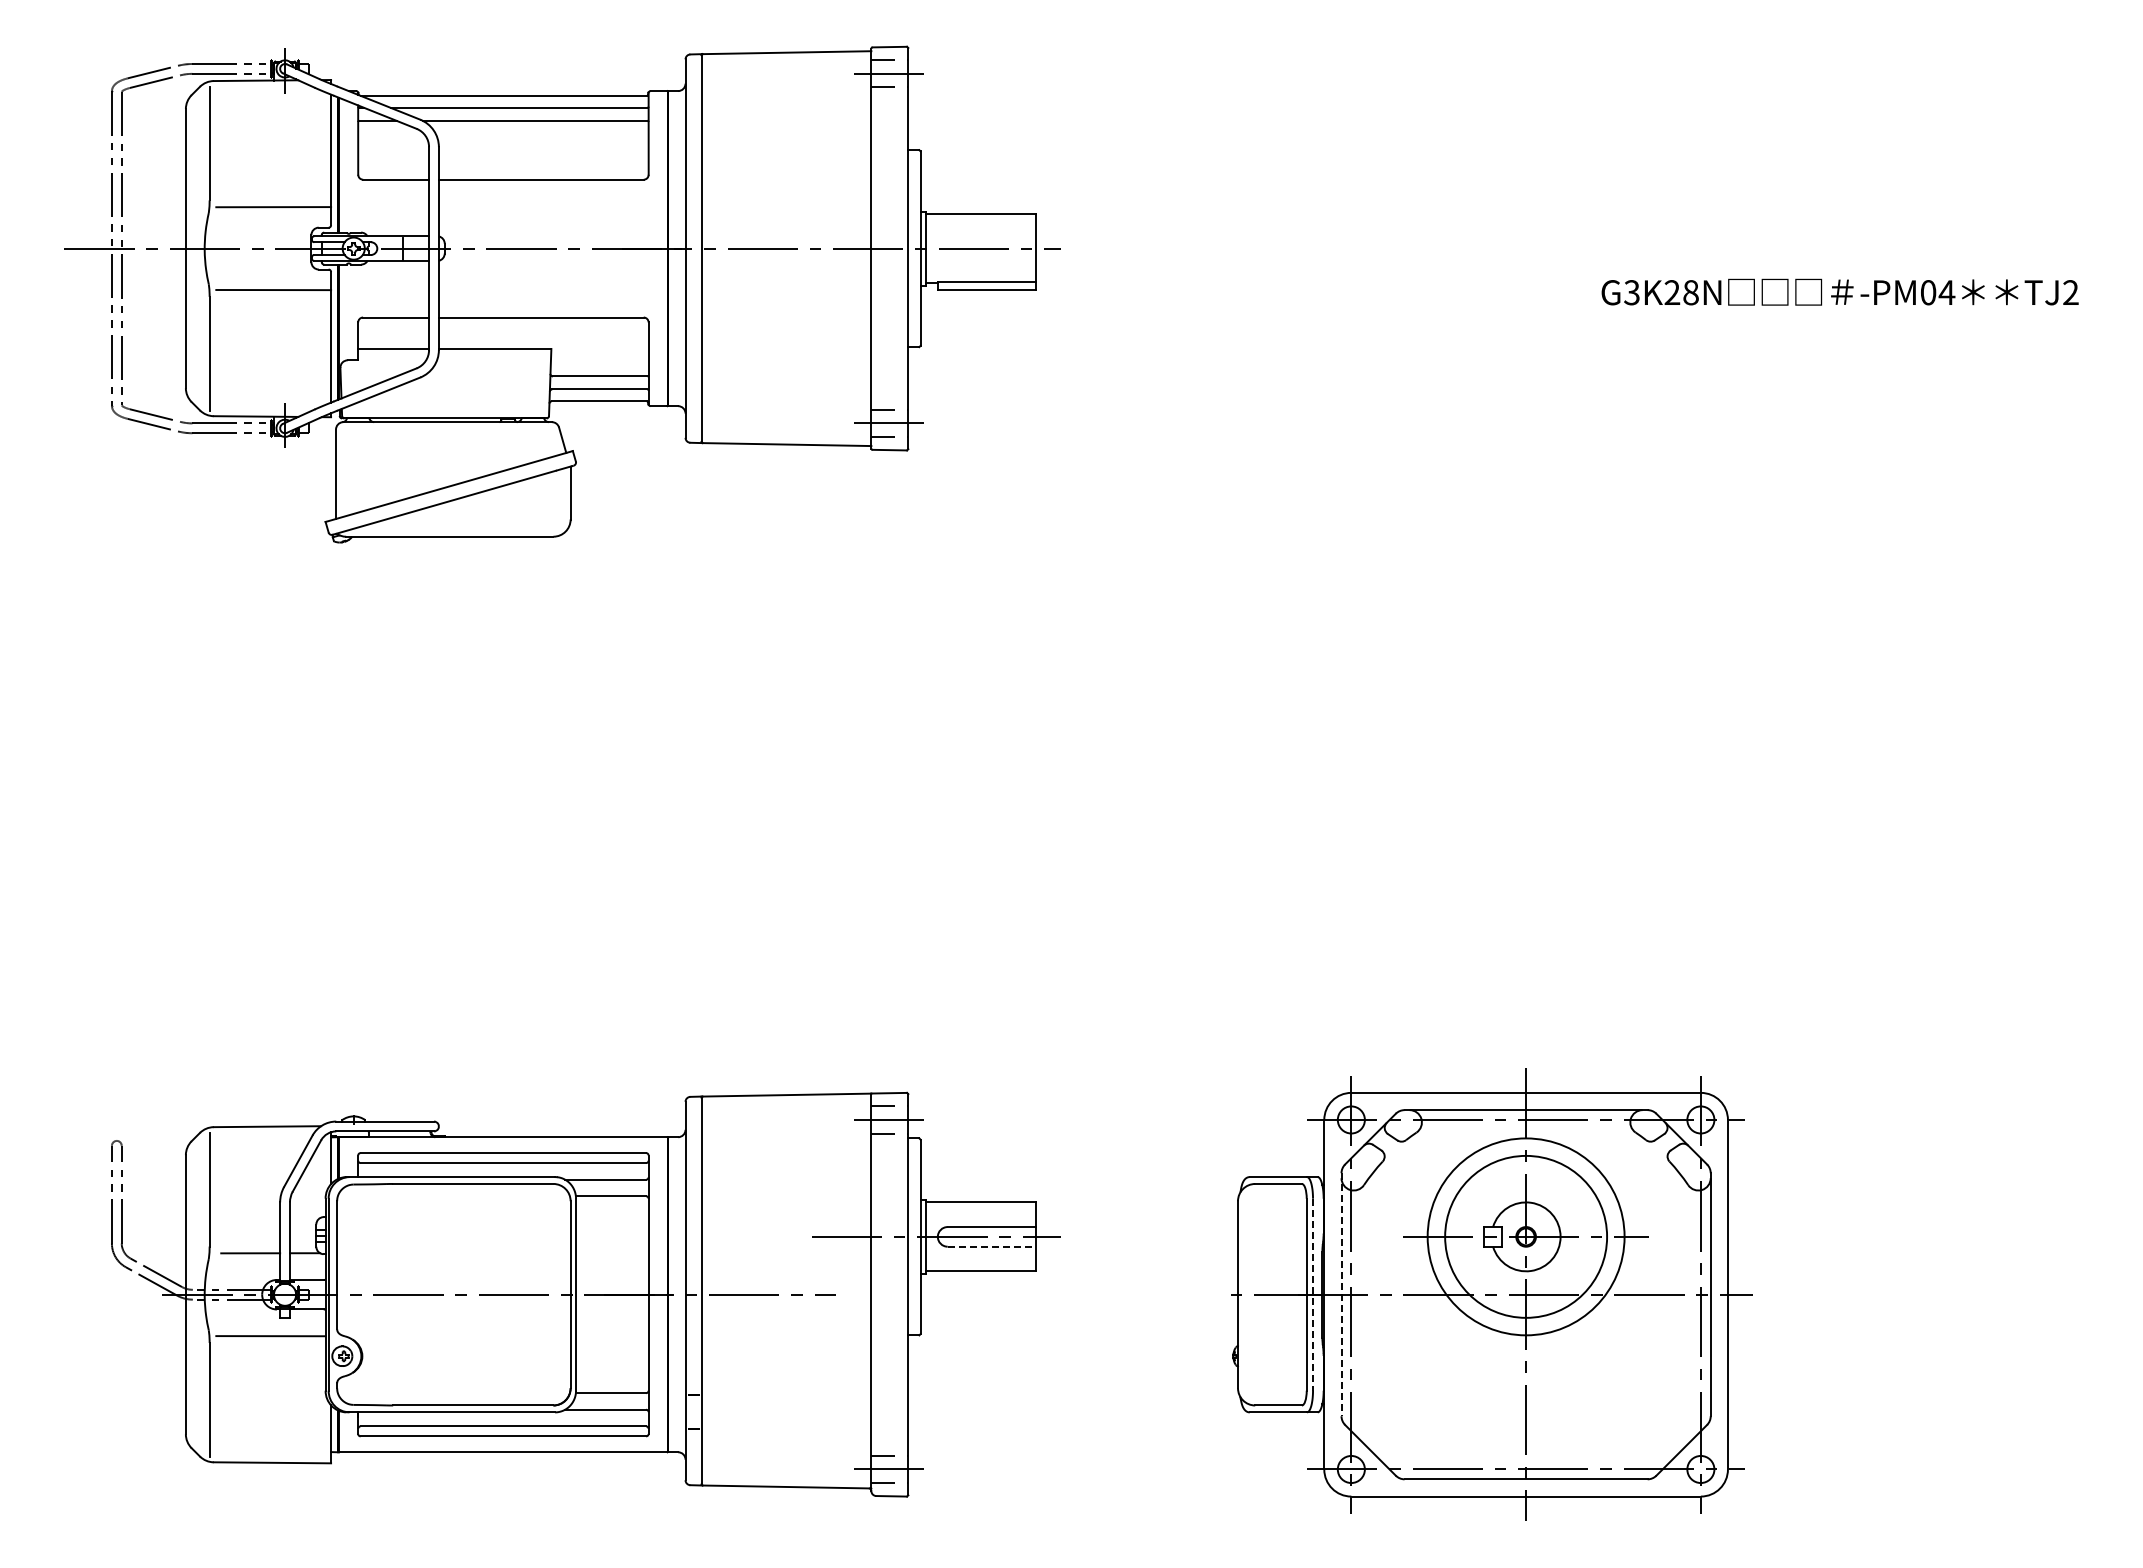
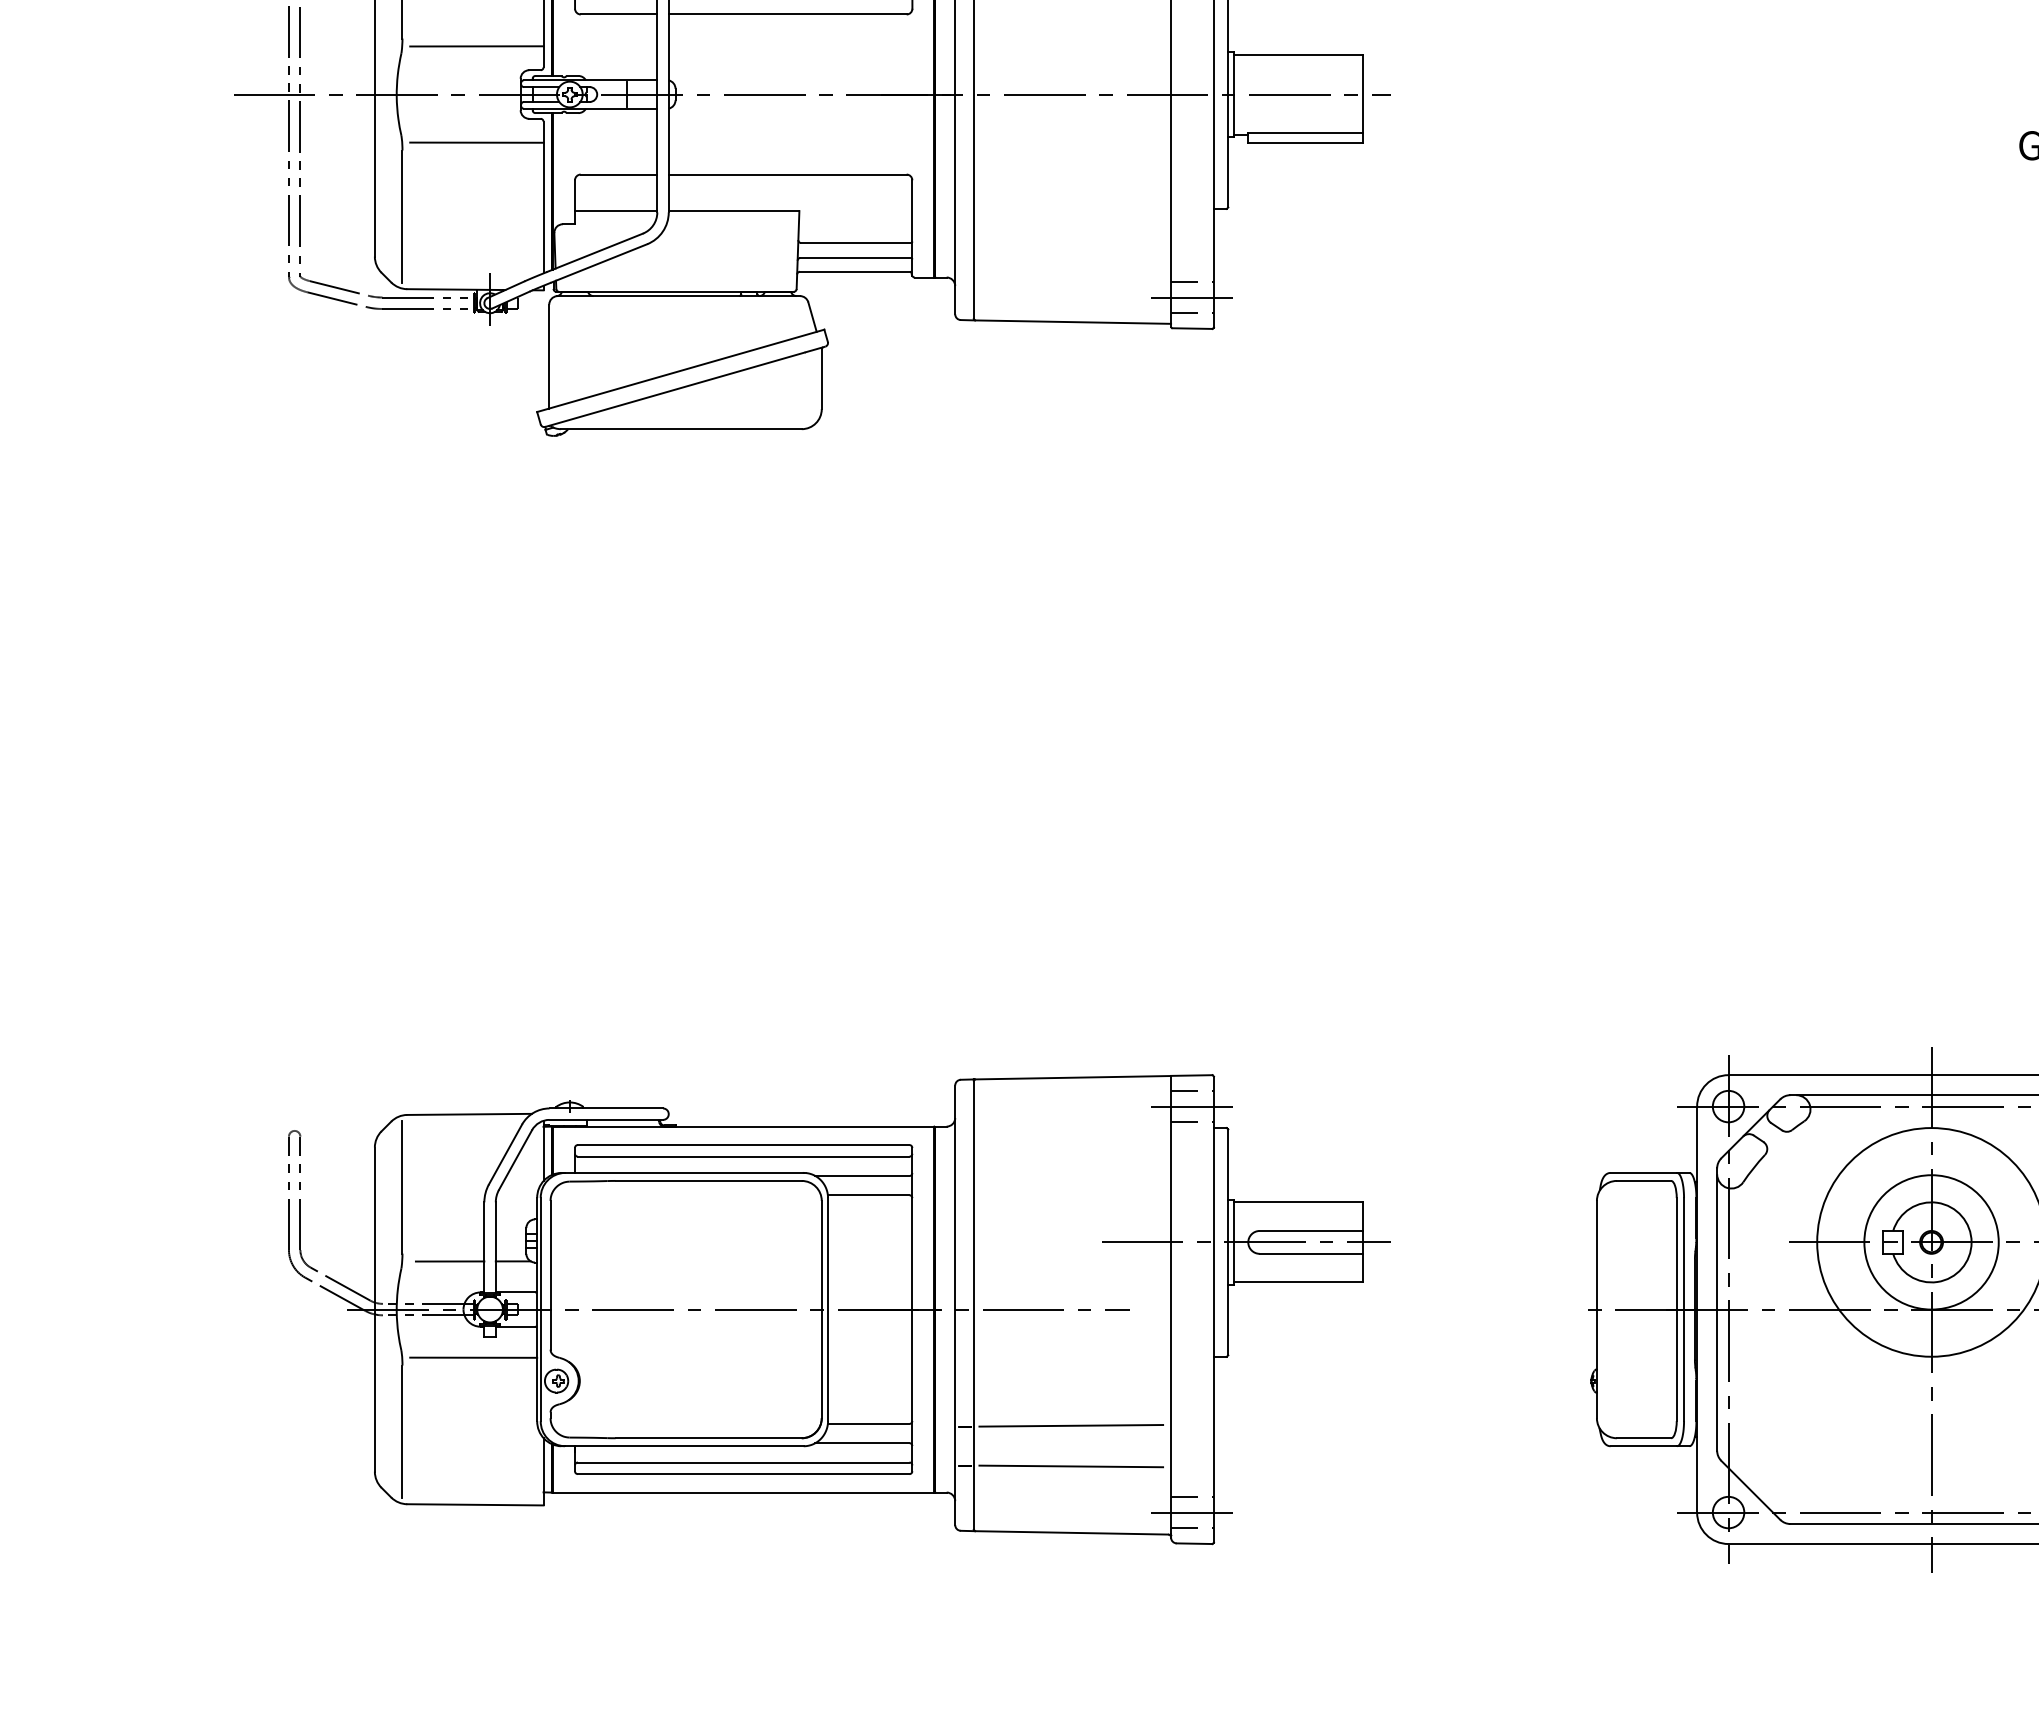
circle: (1525, 1236) -> (1930, 1241), size x0.71
line: (992, 1246) -> (1311, 1253), dashed -> solid
line: (1313, 1294) -> (1684, 1309), dashed -> solid
line: (1341, 1294) -> (1717, 1309), dashed -> solid
line: (785, 1394) -> (1071, 1425), added
line: (785, 1429) -> (1071, 1466), added

